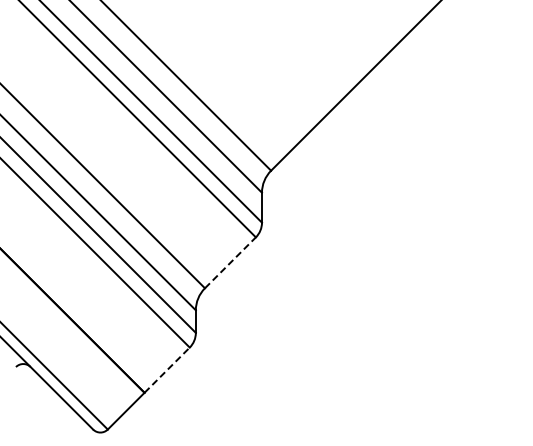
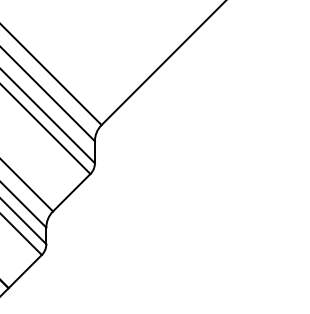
line: (230, 262) -> (71, 192), dashed -> solid
line: (167, 370) -> (25, 271), dashed -> solid

